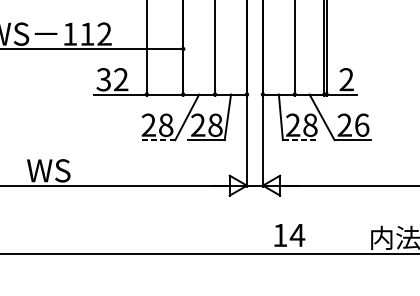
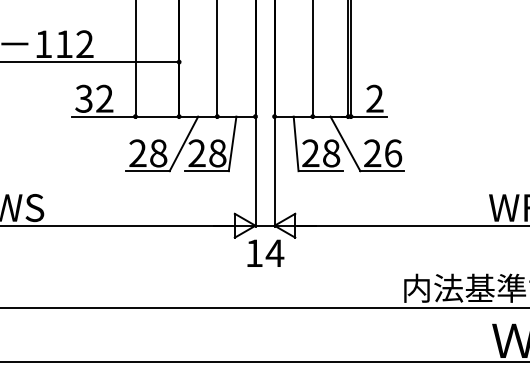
line: (156, 140) -> (147, 171), dashed -> solid
line: (301, 140) -> (320, 171), dashed -> solid
text: (289, 234) -> (265, 252), moved

